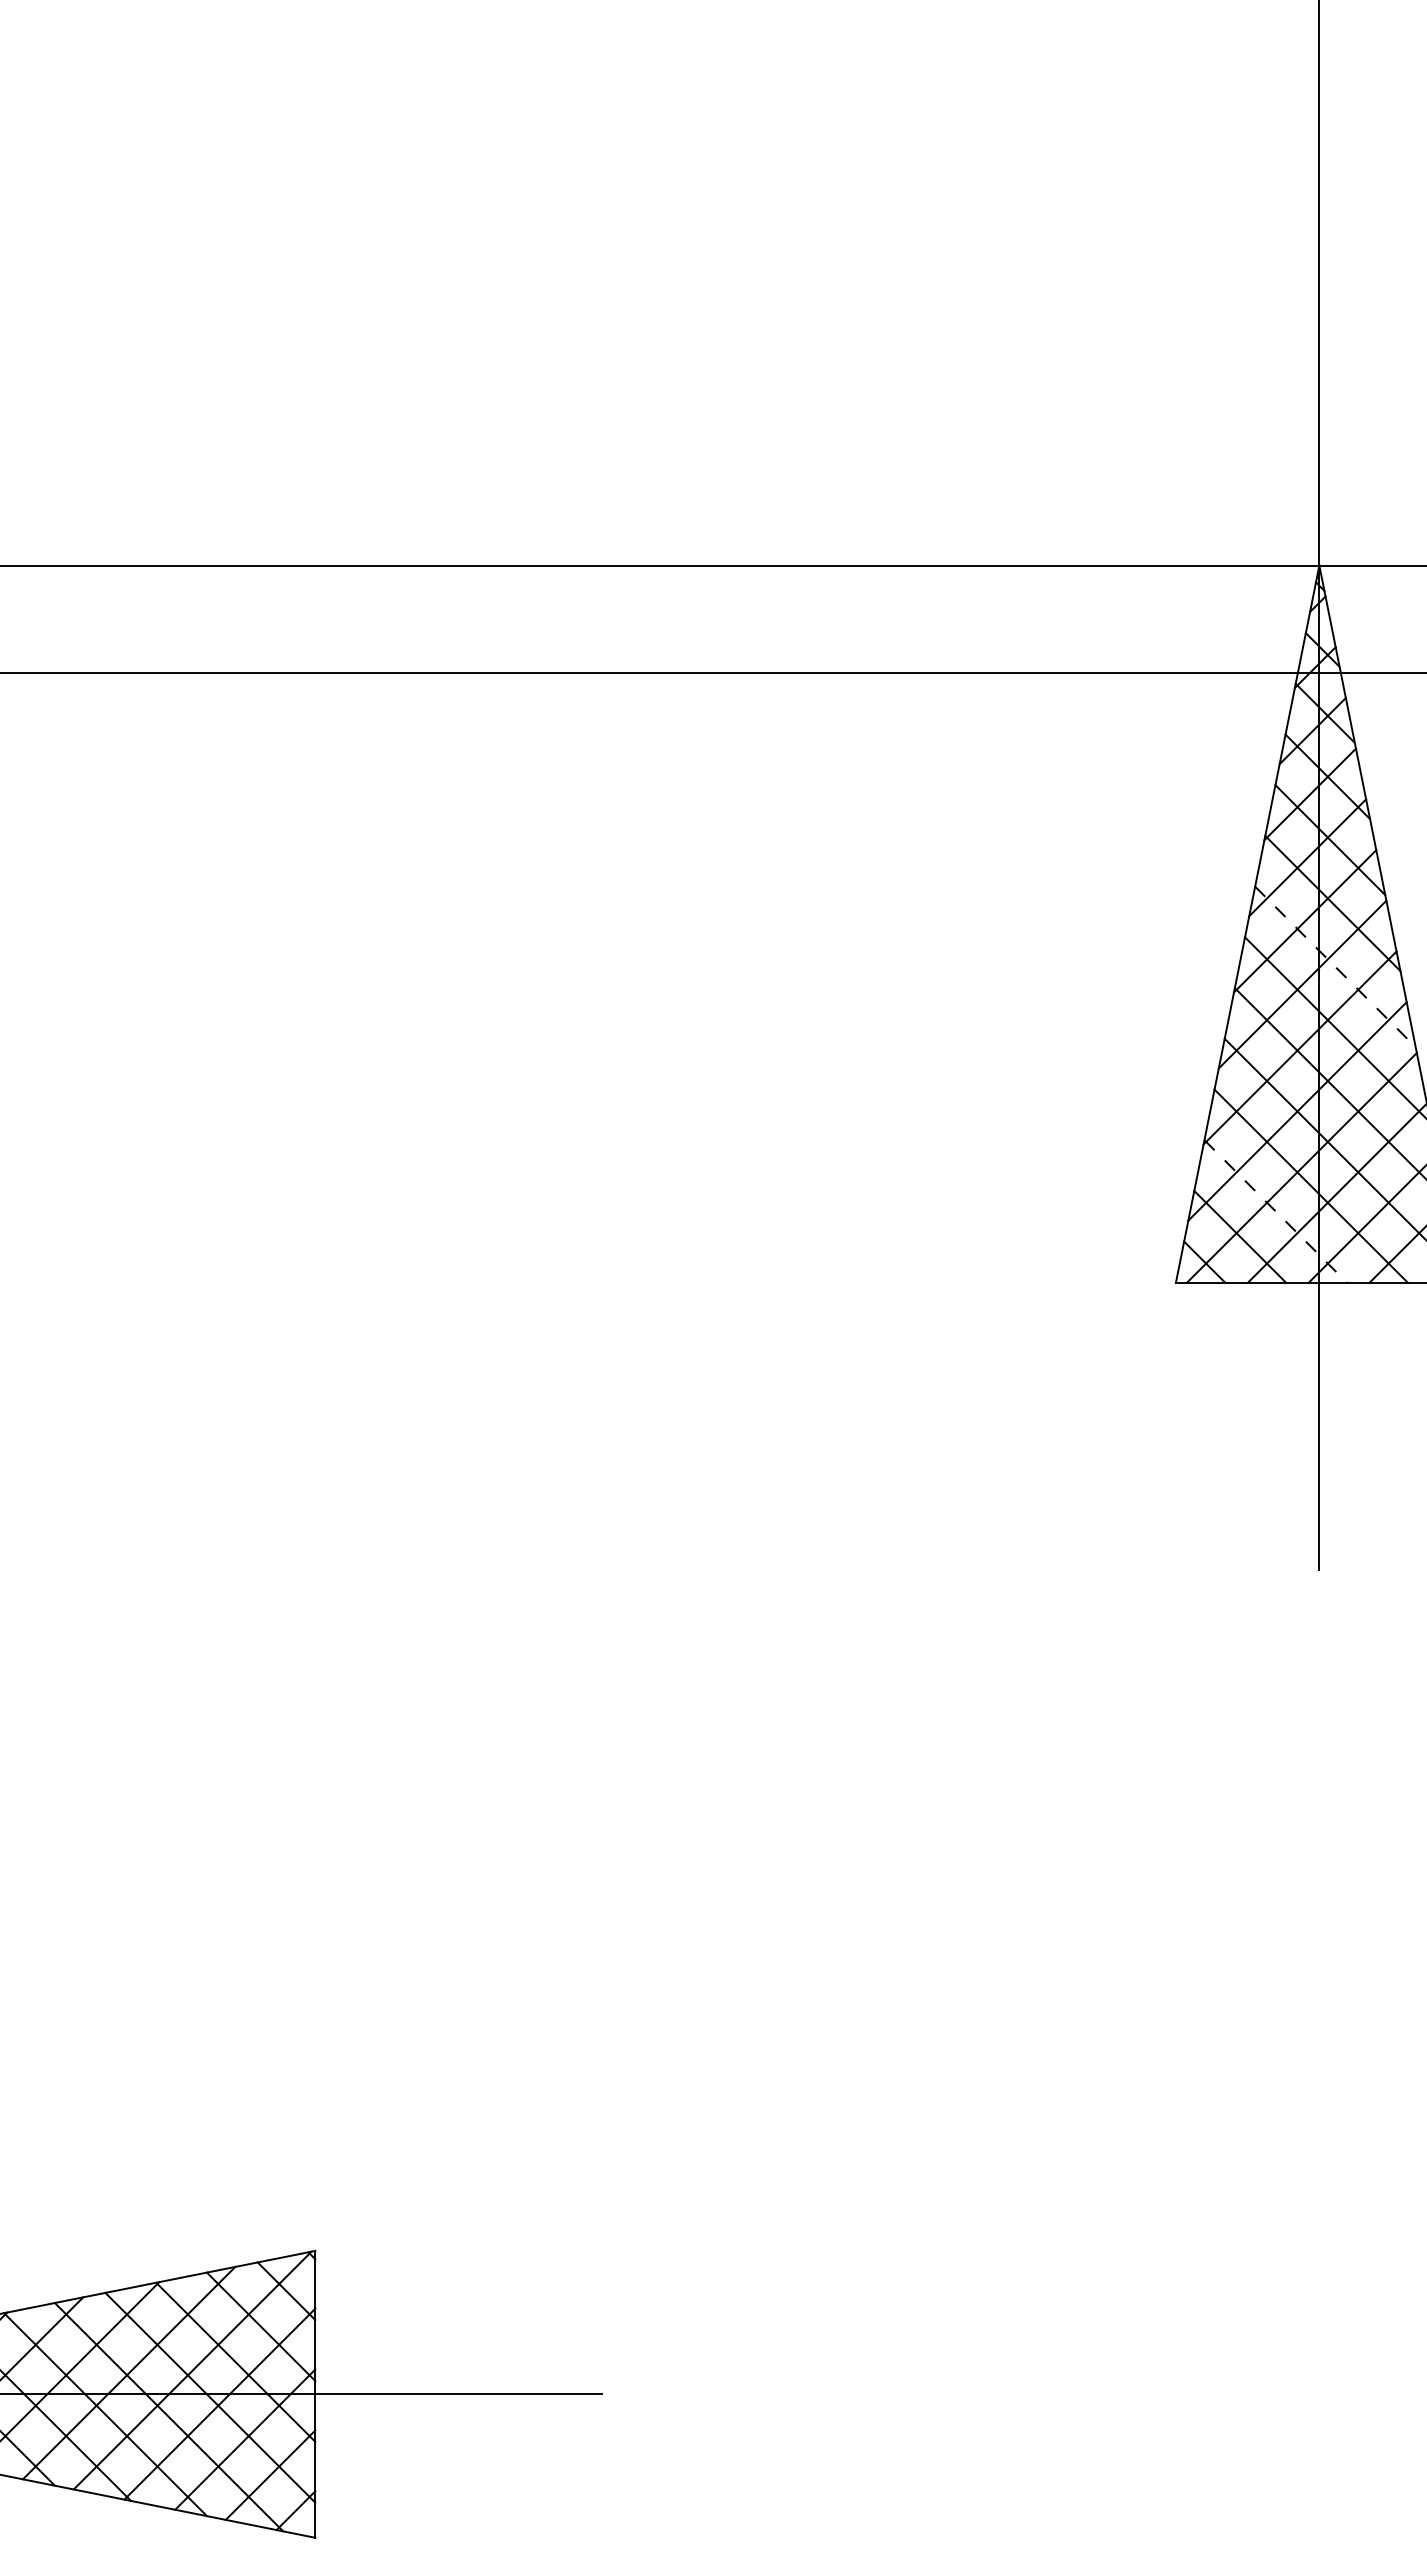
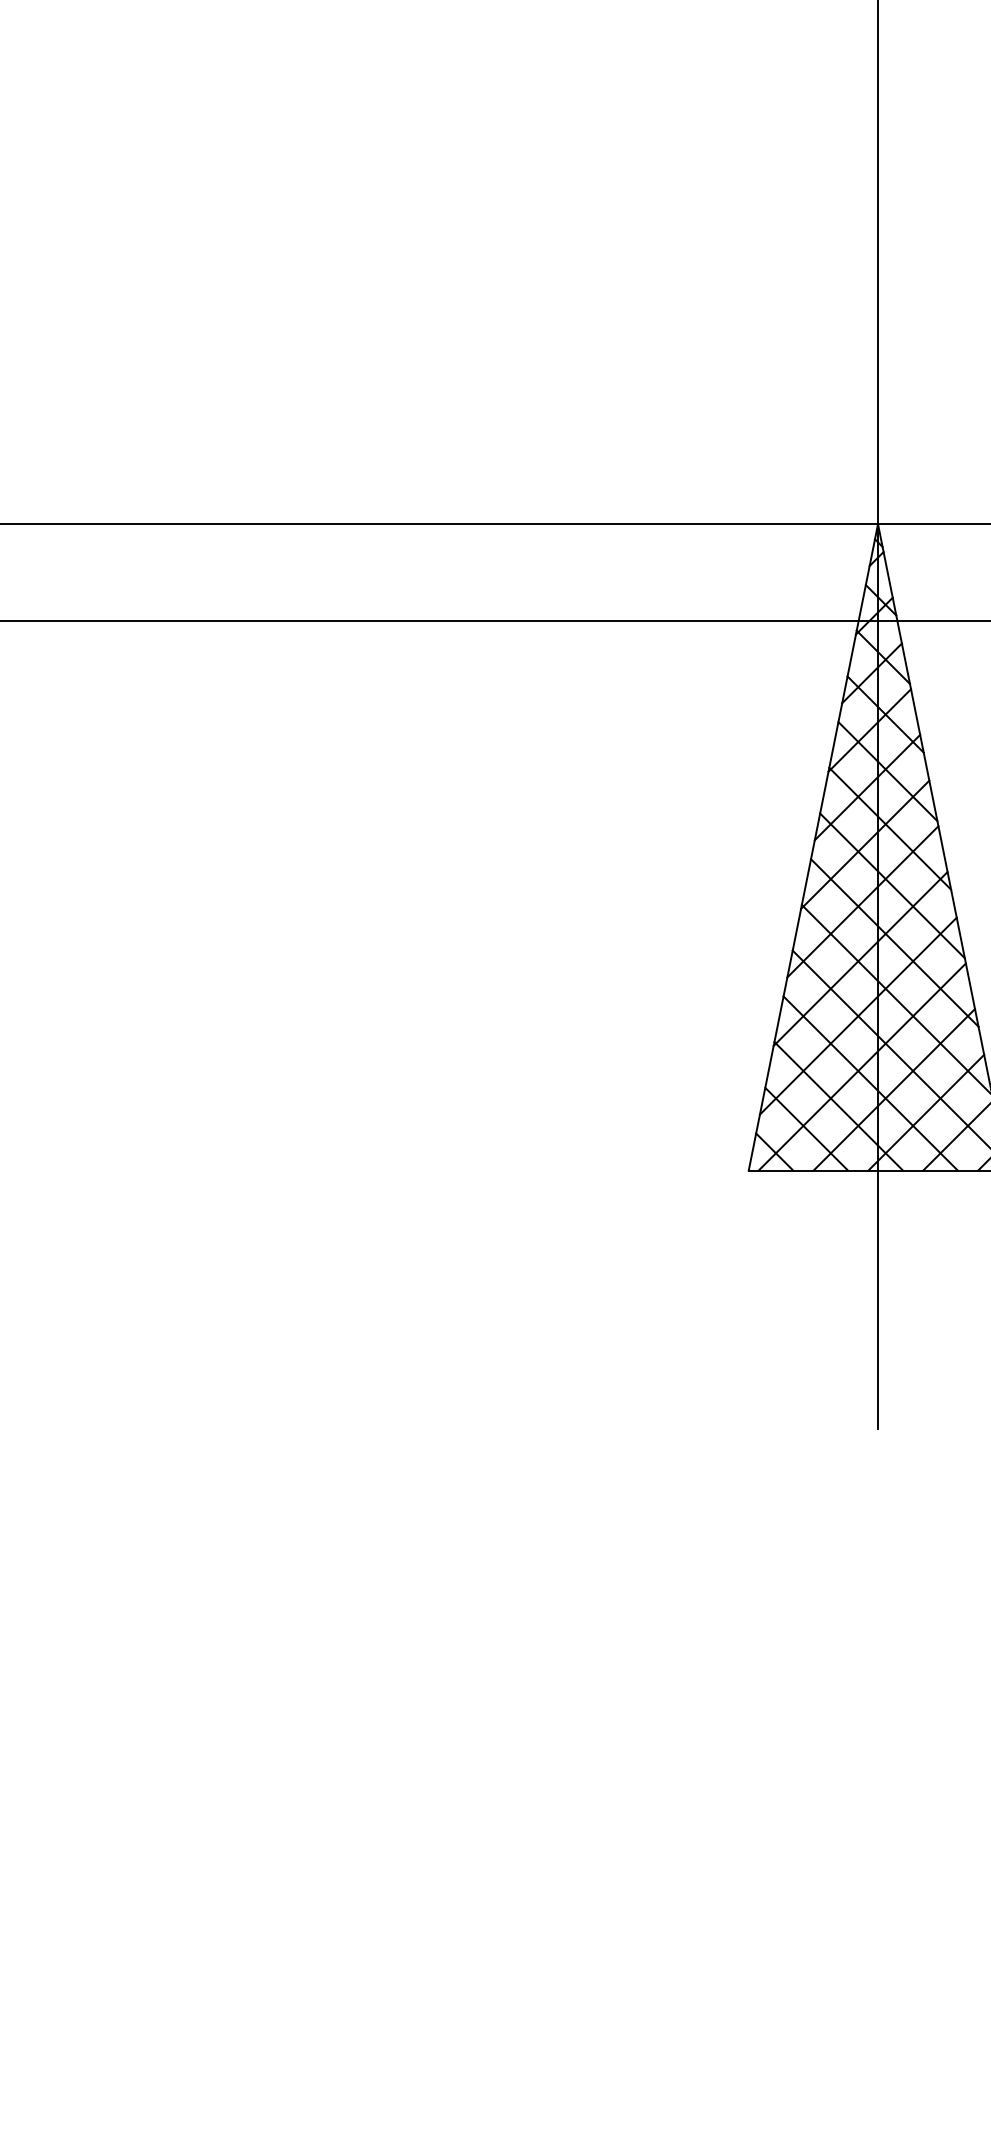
line: (1335, 966) -> (892, 885), dashed -> solid
line: (1275, 1211) -> (838, 1106), dashed -> solid

